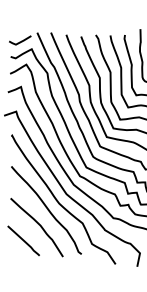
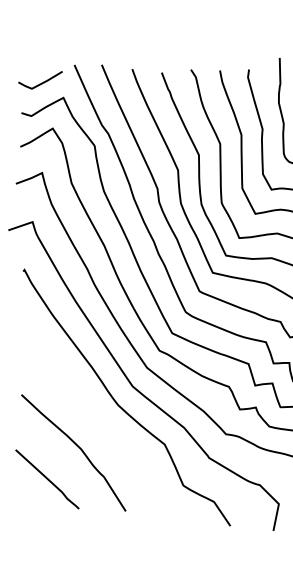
curve: (47, 210) -> (94, 418), removed

